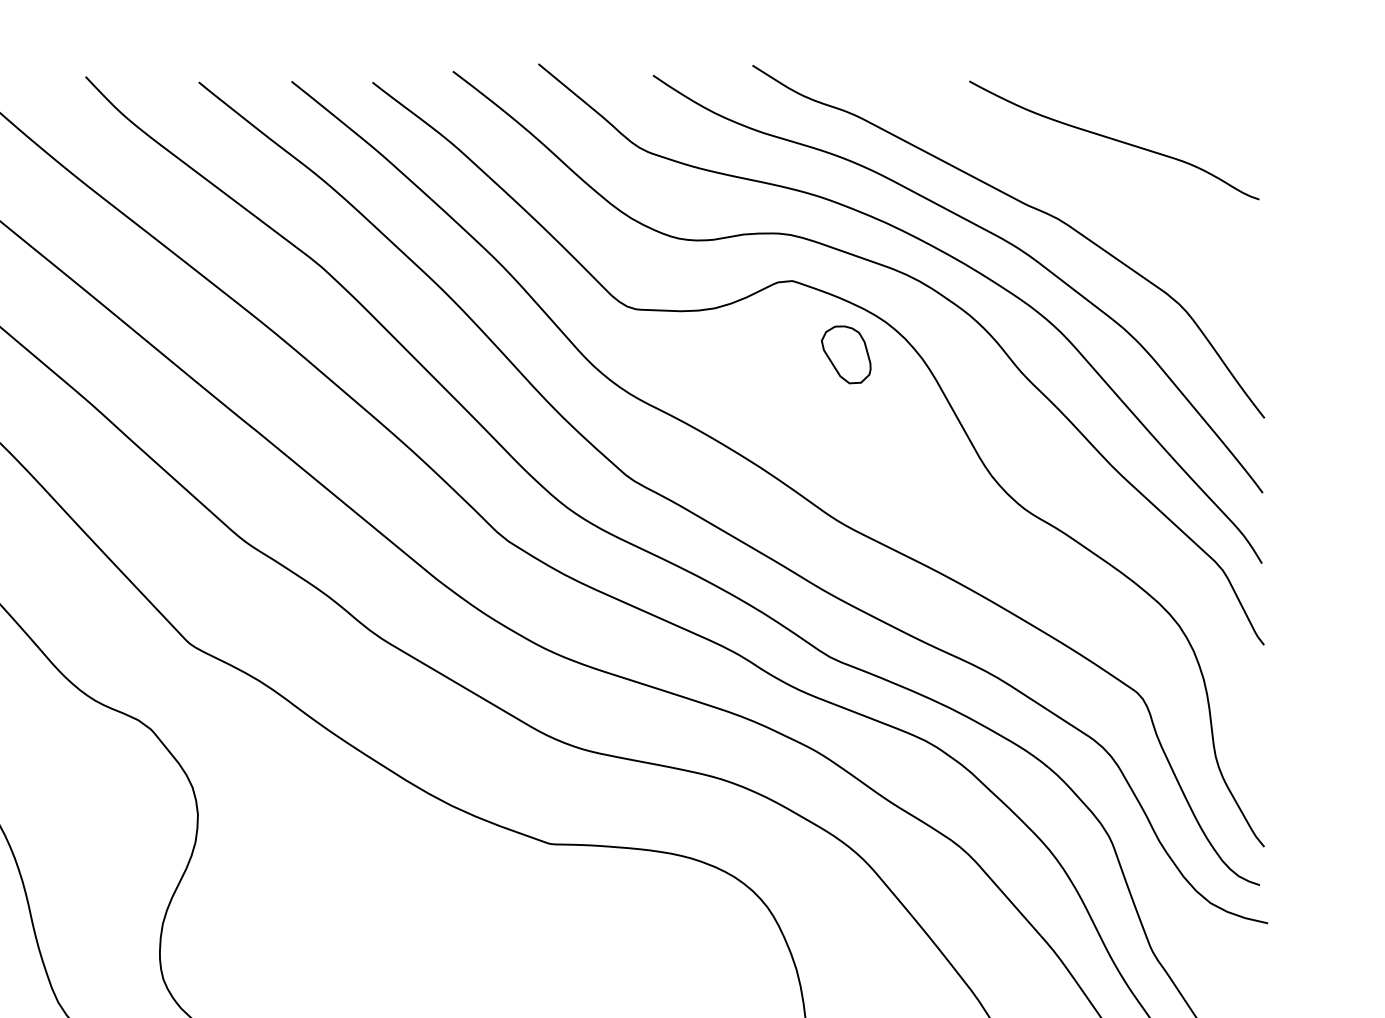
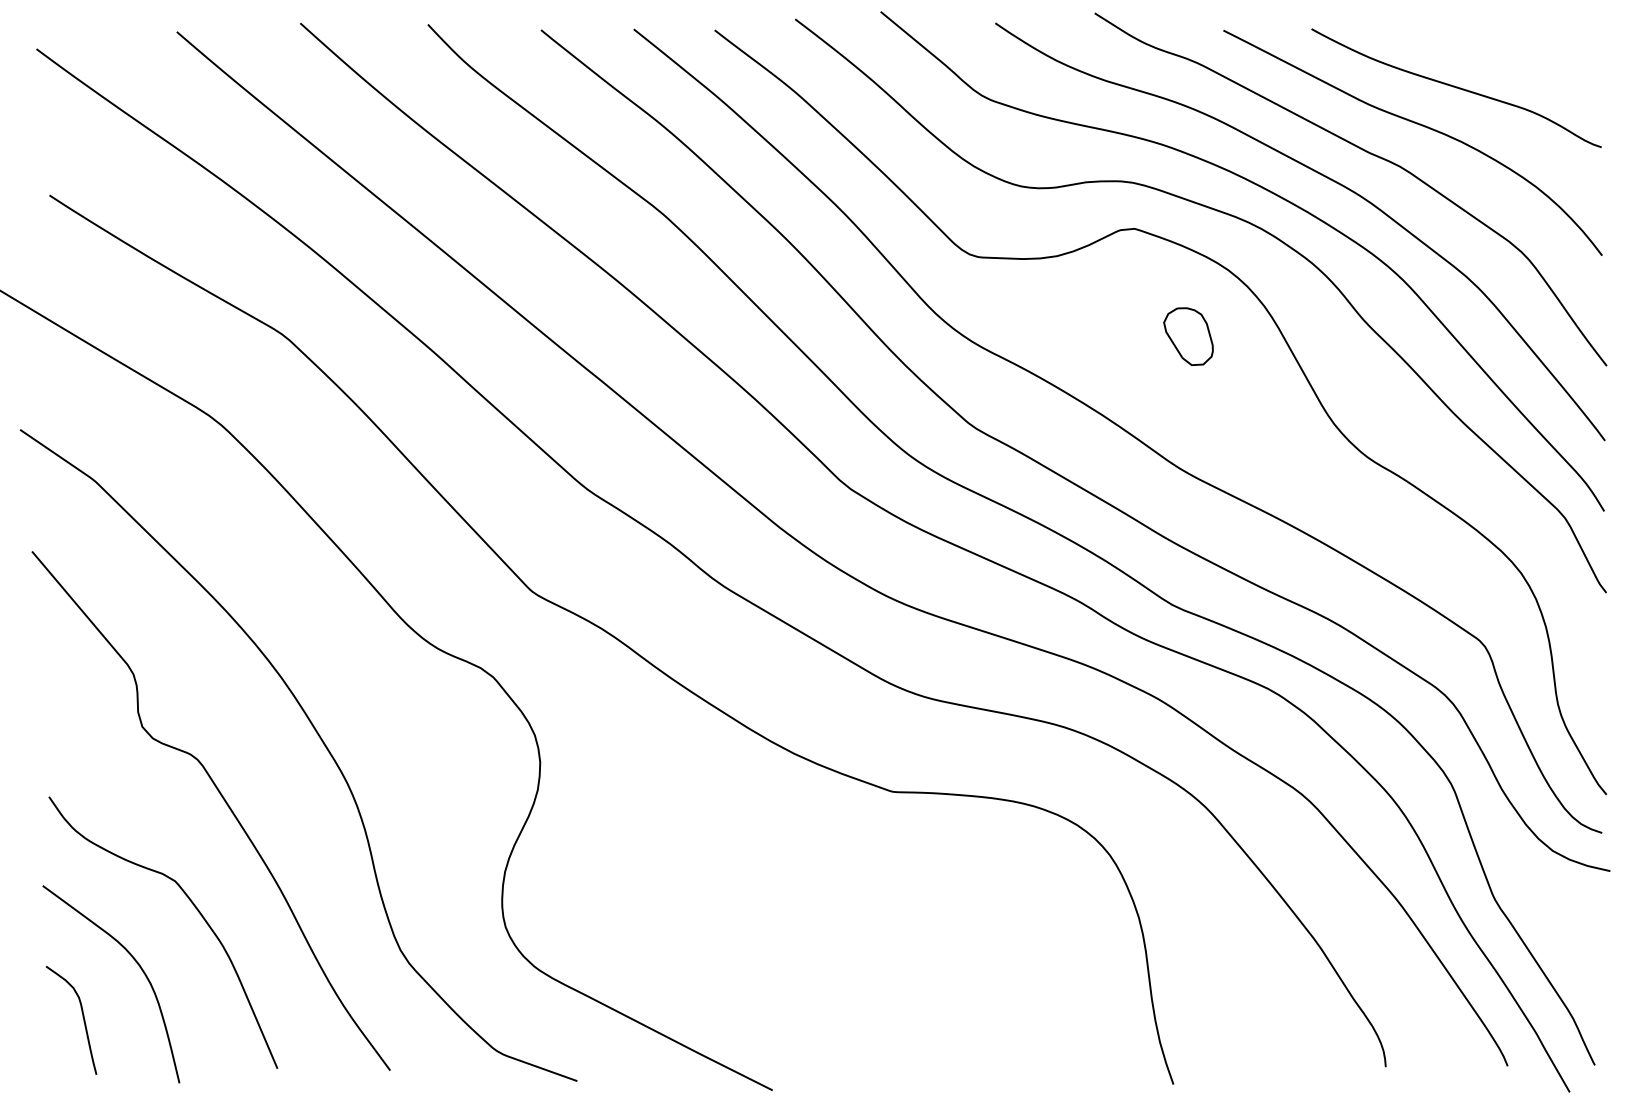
curve: (1077, 177) -> (1419, 125), added
part: (846, 354) -> (1188, 336), moved

